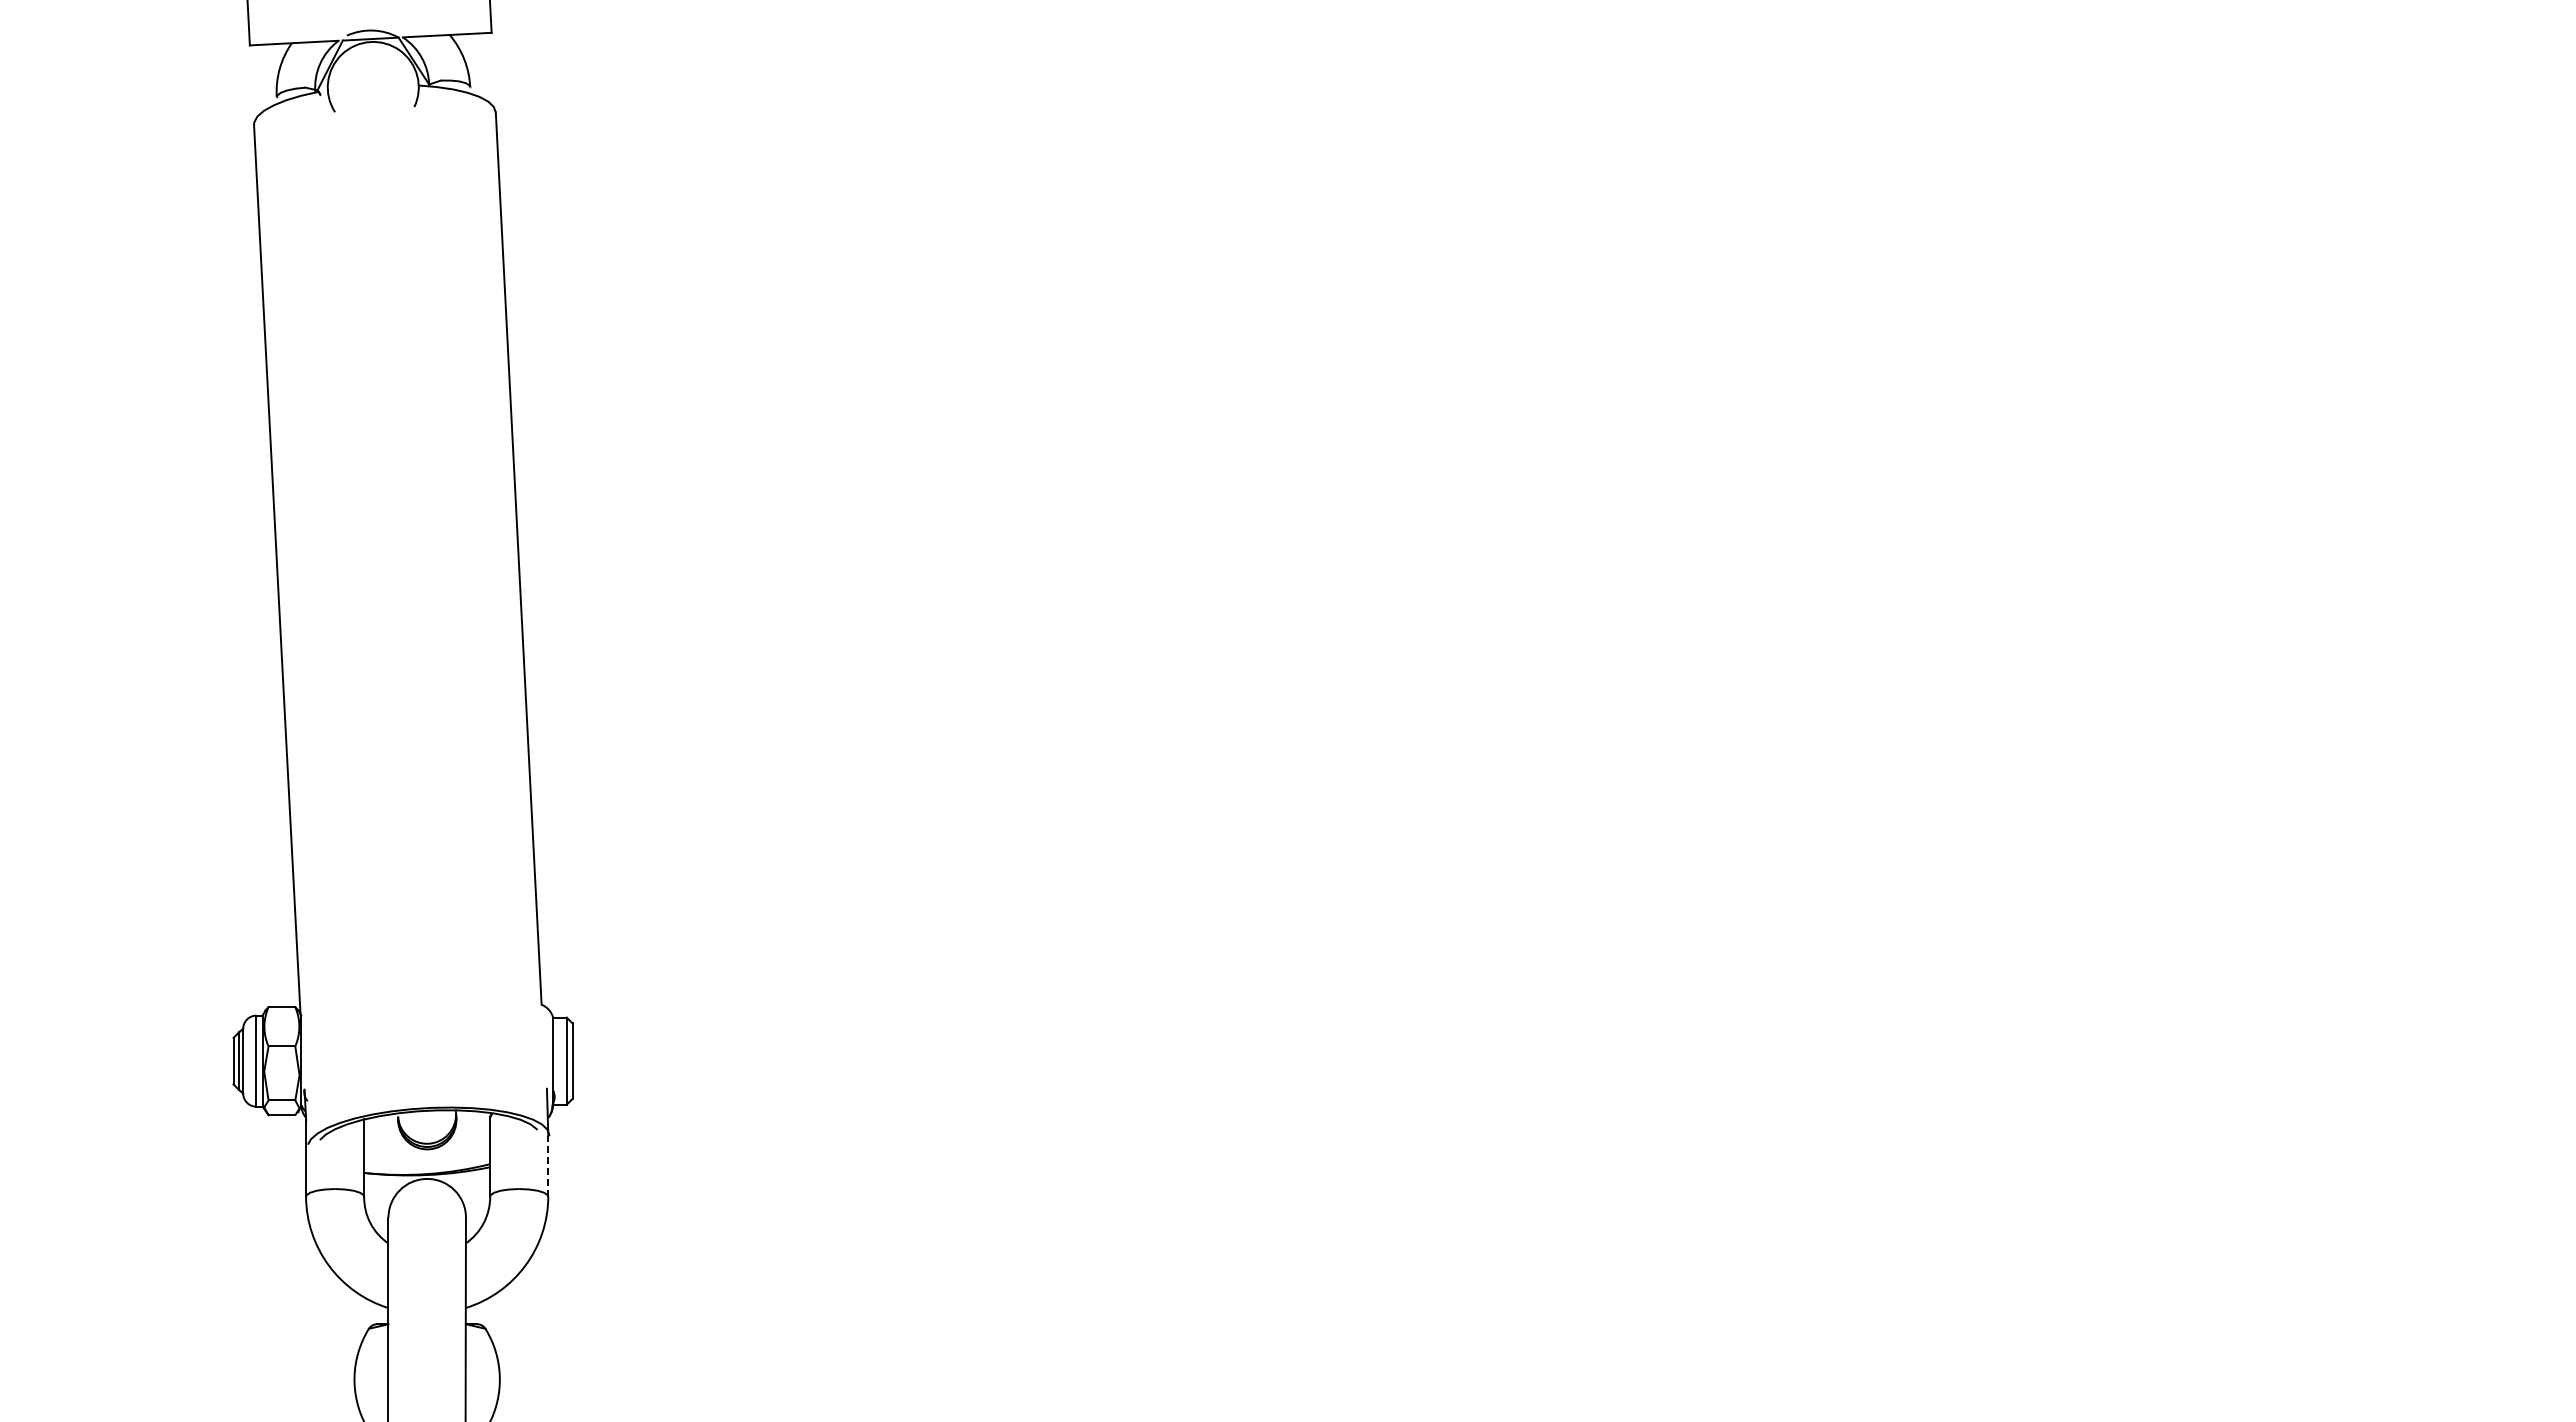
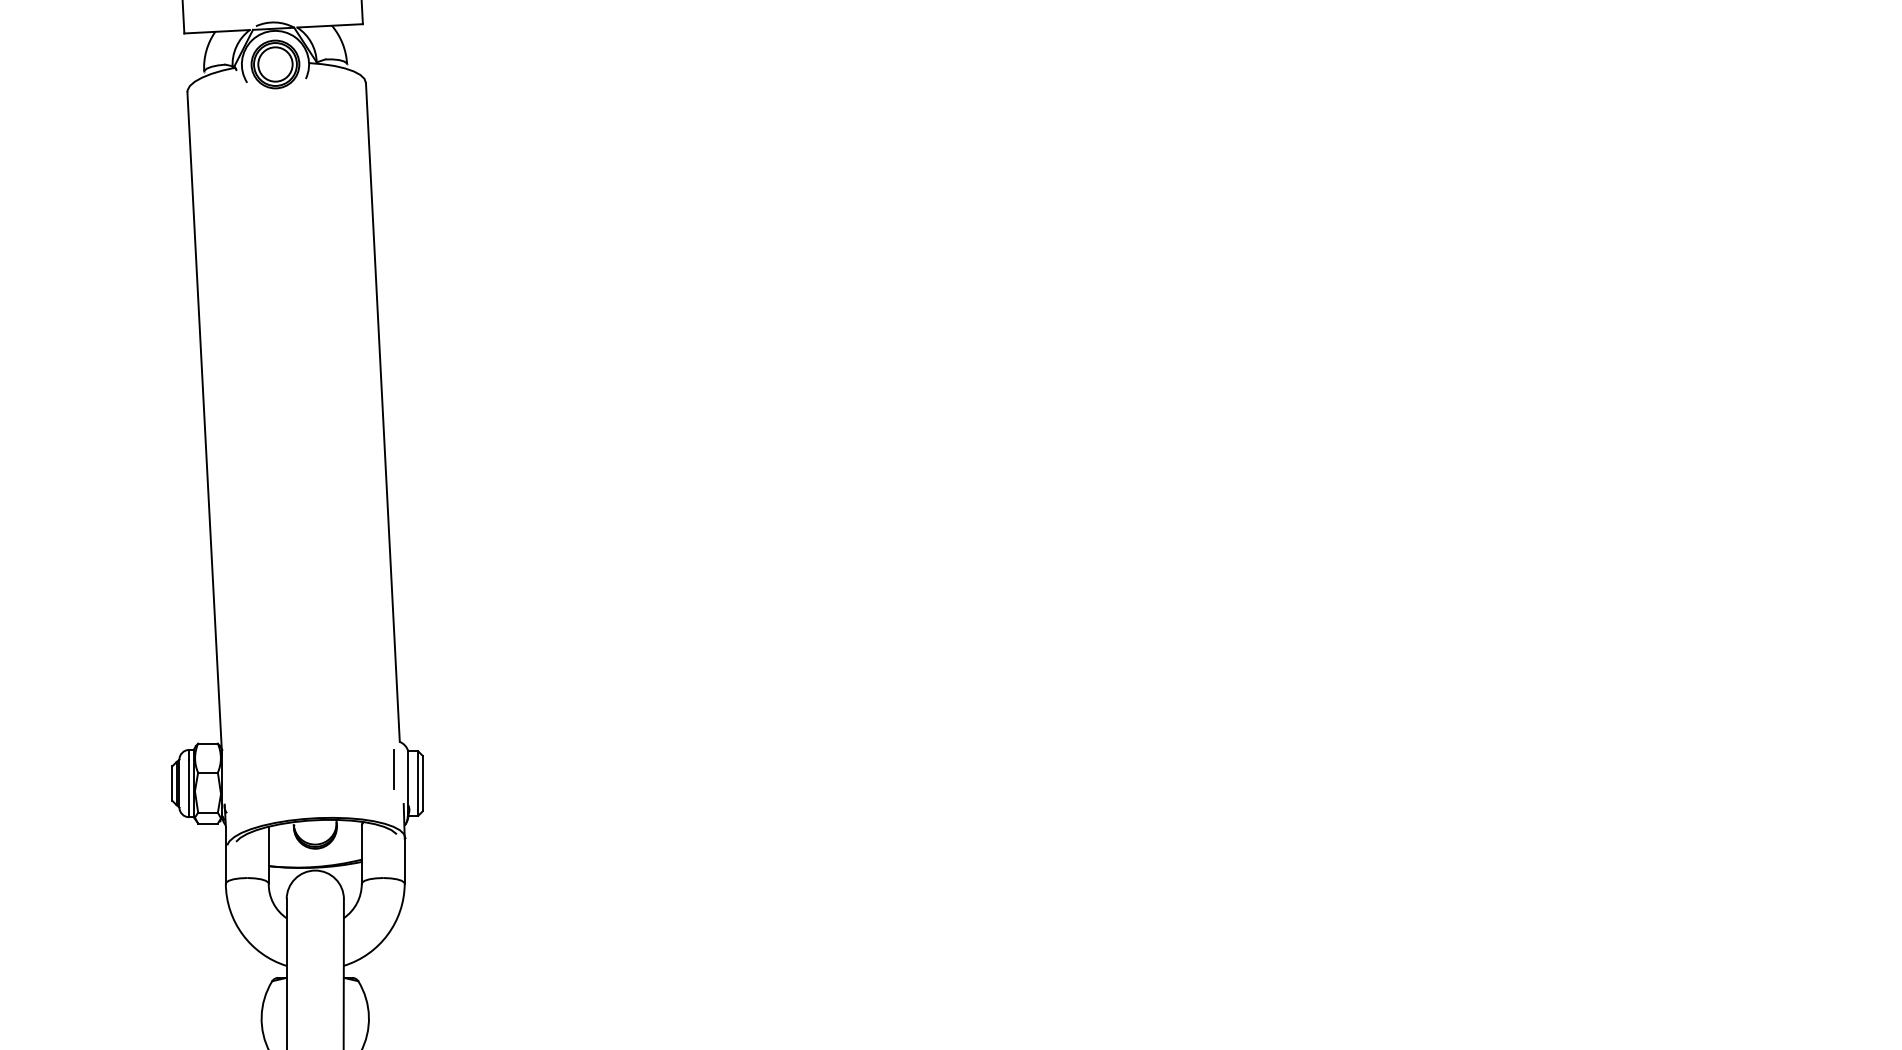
part: (373, 87) -> (275, 64), added
line: (533, 1041) -> (393, 769), added
line: (548, 1165) -> (404, 860), dashed -> solid

